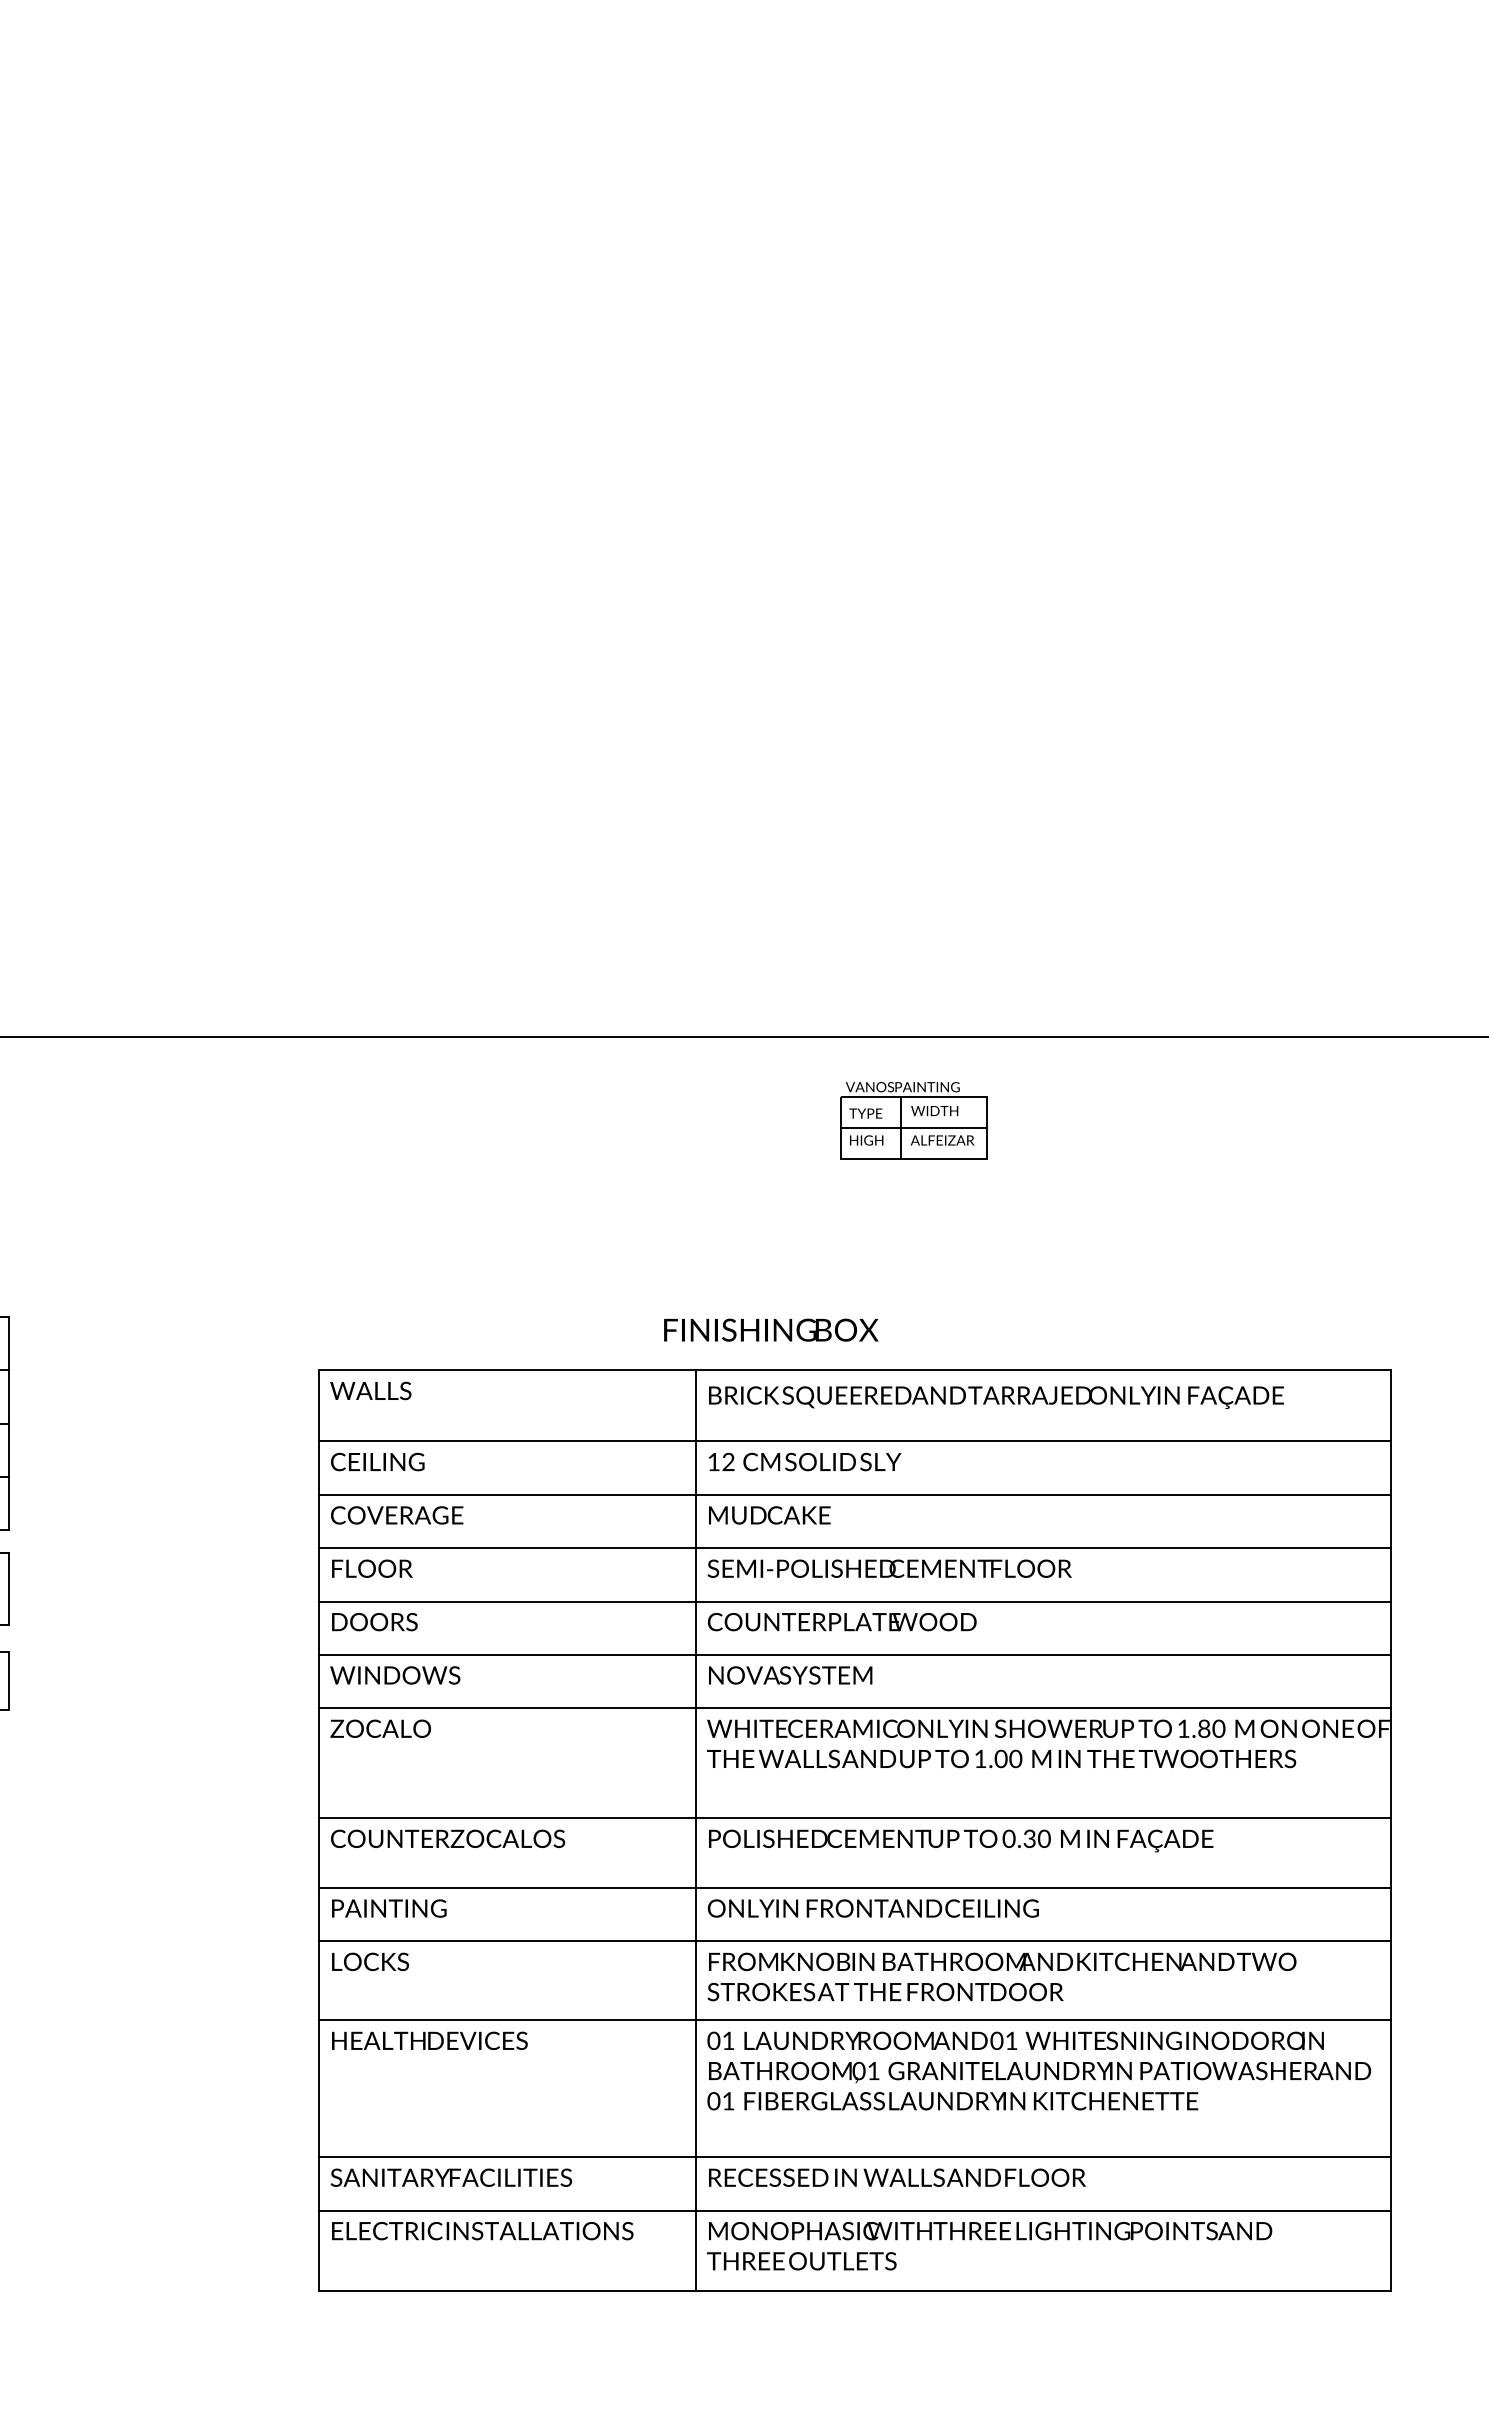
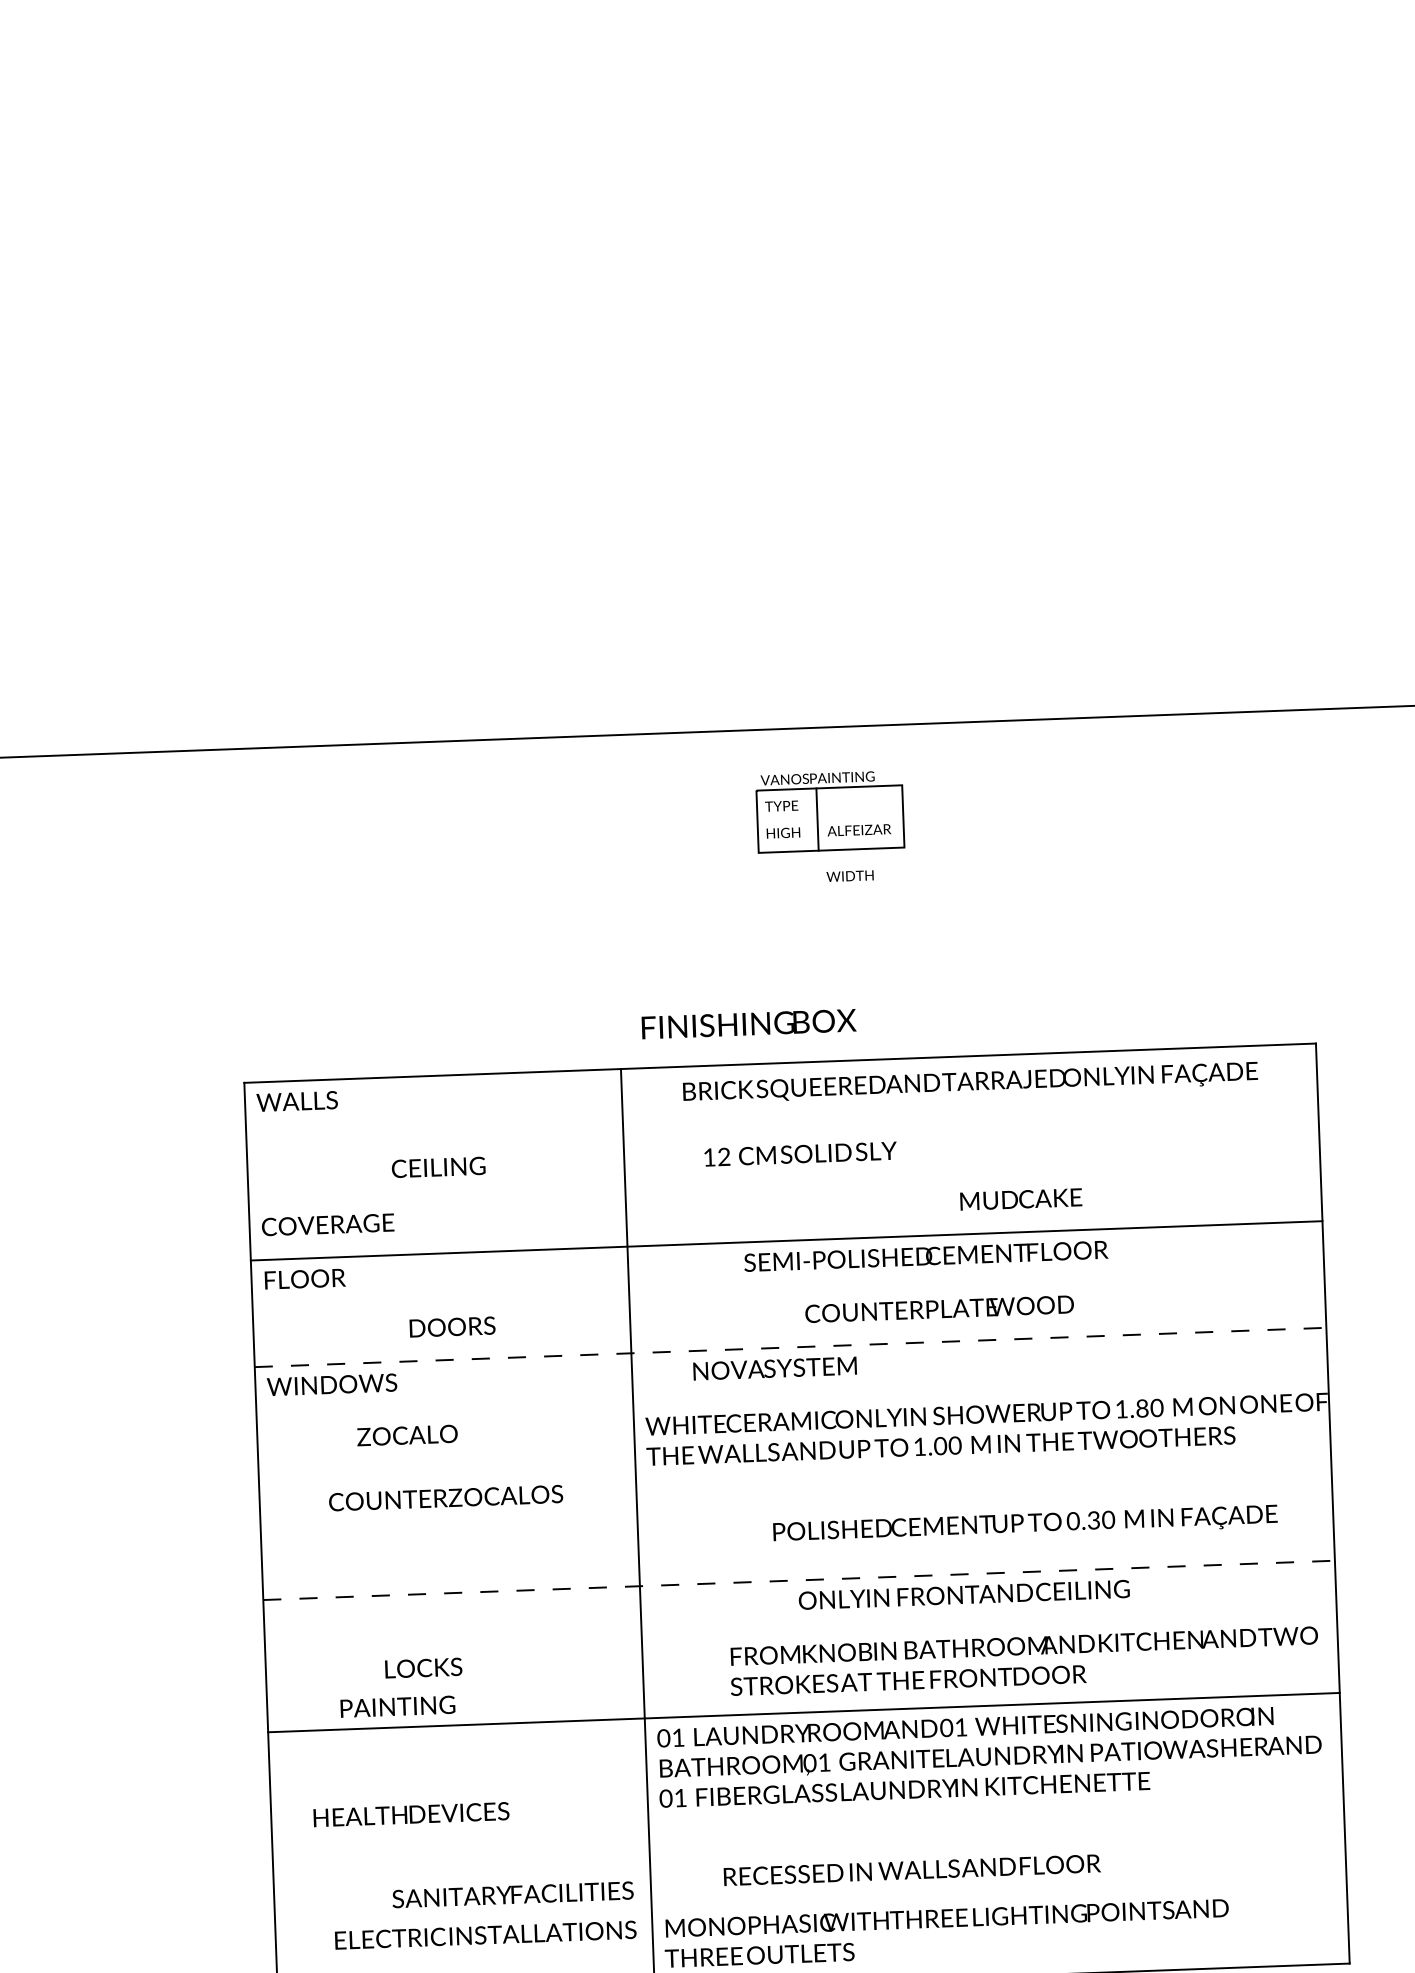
text: (934, 1111) -> (849, 876), moved
line: (914, 1128) -> (830, 819), removed
text: (771, 1329) -> (749, 1023), moved
text: (996, 1397) -> (970, 1083), moved
line: (854, 1441) -> (782, 1134), removed
text: (377, 1461) -> (438, 1166), moved
text: (805, 1461) -> (801, 1153), moved
line: (854, 1494) -> (784, 1187), removed
text: (769, 1515) -> (1020, 1199), moved
text: (889, 1568) -> (925, 1256), moved
line: (854, 1601) -> (788, 1294), removed
text: (374, 1622) -> (452, 1327), moved
text: (841, 1622) -> (938, 1309), moved
line: (855, 1654) -> (791, 1347), solid -> dashed
text: (790, 1675) -> (774, 1368), moved
line: (854, 1708) -> (792, 1401), removed
text: (380, 1728) -> (407, 1435), moved
line: (854, 1818) -> (796, 1510), removed
text: (448, 1838) -> (446, 1497), moved
text: (961, 1840) -> (1025, 1524), moved
line: (855, 1887) -> (799, 1579), solid -> dashed
text: (389, 1908) -> (398, 1706), moved
text: (872, 1908) -> (963, 1594), moved
line: (854, 1941) -> (800, 1633), removed
text: (370, 1961) -> (423, 1667), moved
text: (1001, 1976) -> (1023, 1660), moved
text: (429, 2040) -> (411, 1814), moved
line: (854, 2157) -> (808, 1849), removed
text: (450, 2177) -> (512, 1894), moved
text: (897, 2177) -> (912, 1869), moved
line: (854, 2210) -> (810, 1902), removed
text: (482, 2231) -> (485, 1935), moved

